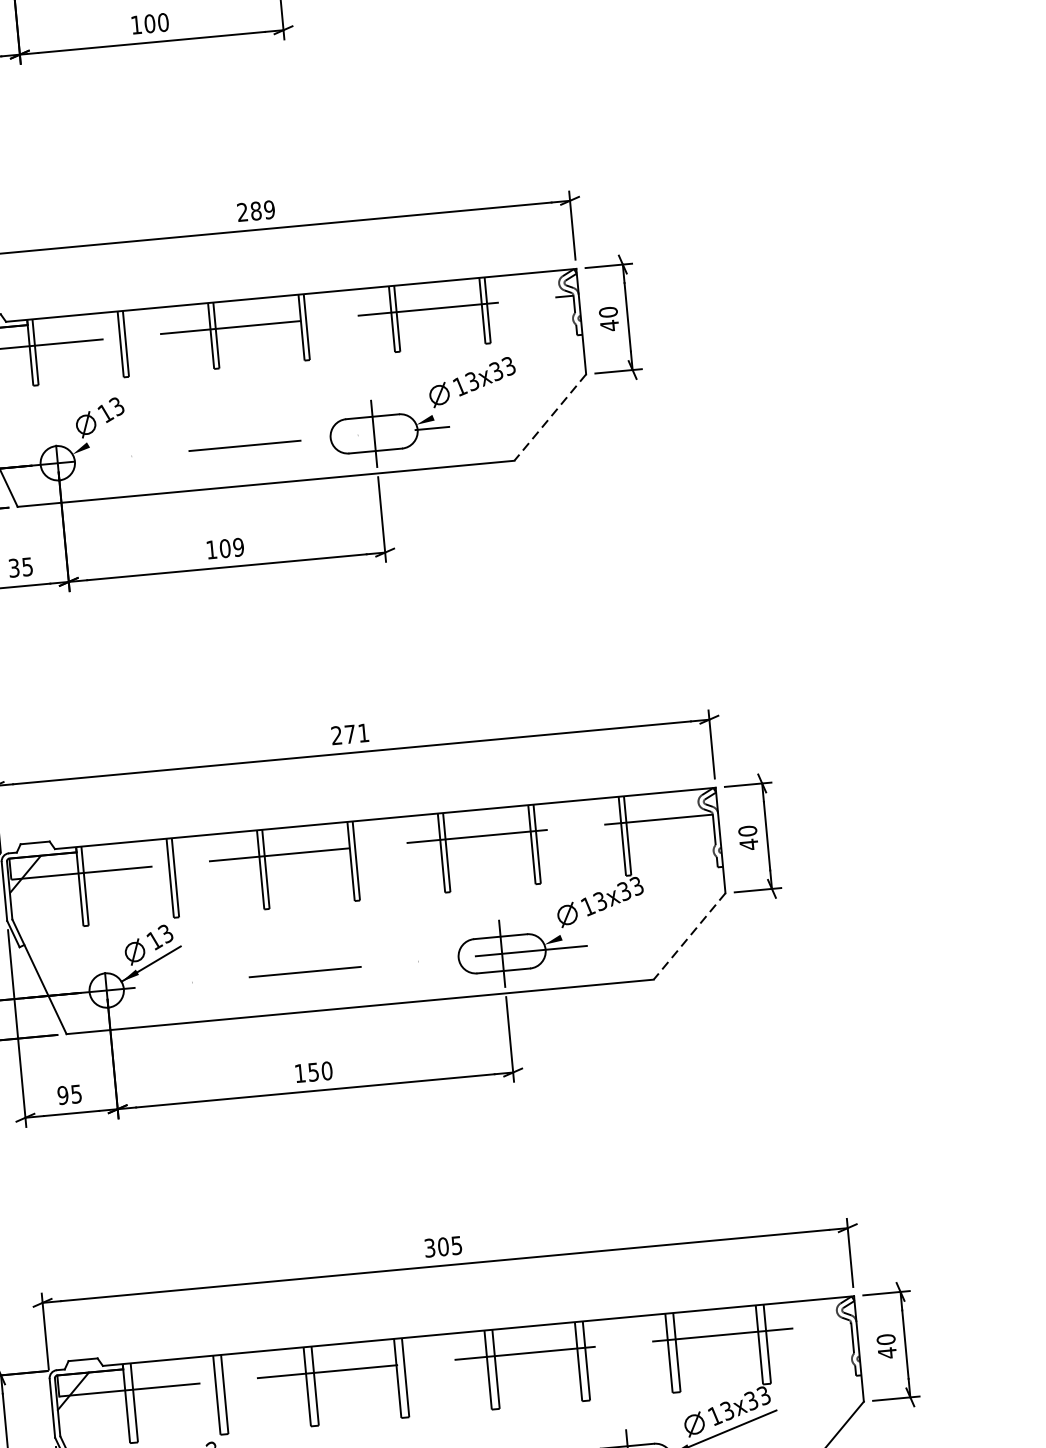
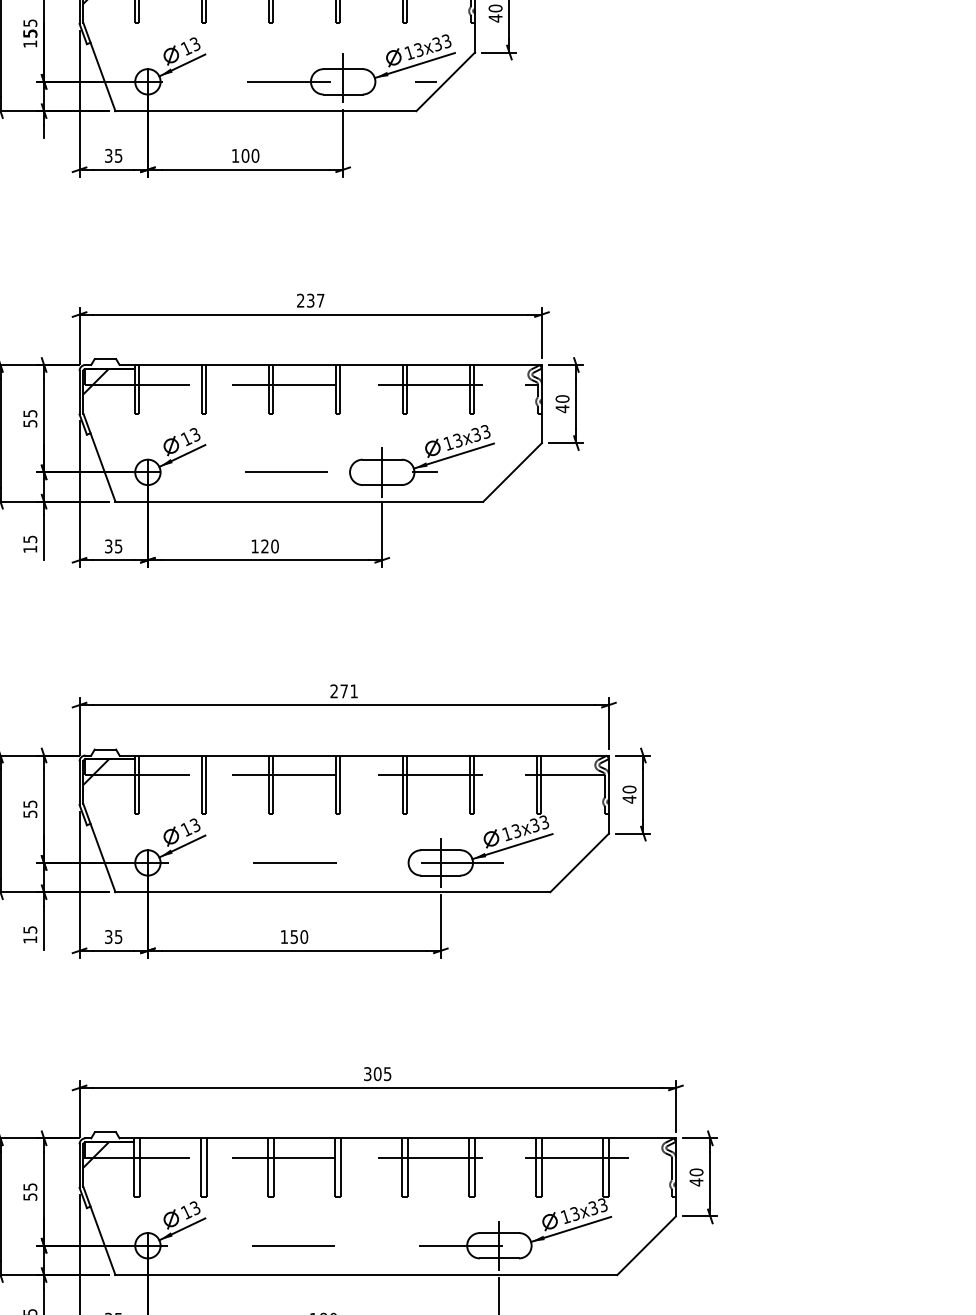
text: (262, 210) -> (315, 300), 289 -> 237
line: (468, 402) -> (453, 455), added
line: (550, 417) -> (512, 472), dashed -> solid
line: (102, 436) -> (182, 455), added
text: (231, 548) -> (269, 546), 109 -> 120
line: (596, 922) -> (512, 846), added
line: (689, 937) -> (579, 863), dashed -> solid
text: (62, 1094) -> (108, 936), 95 -> 35

